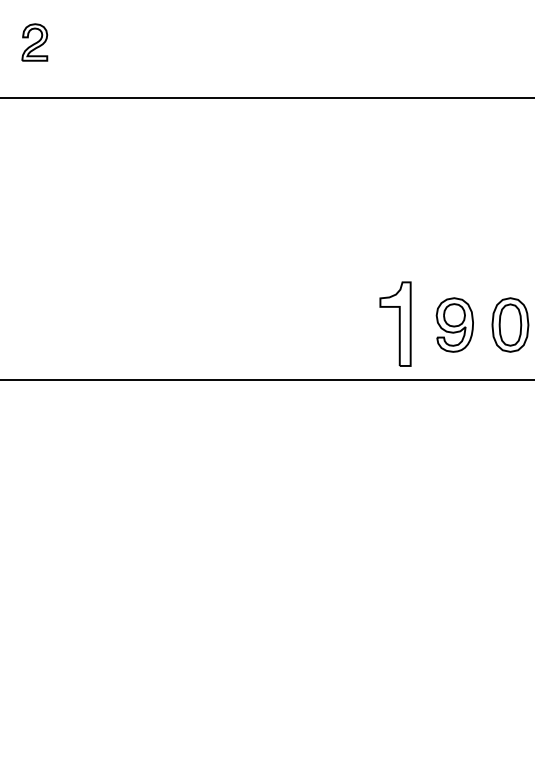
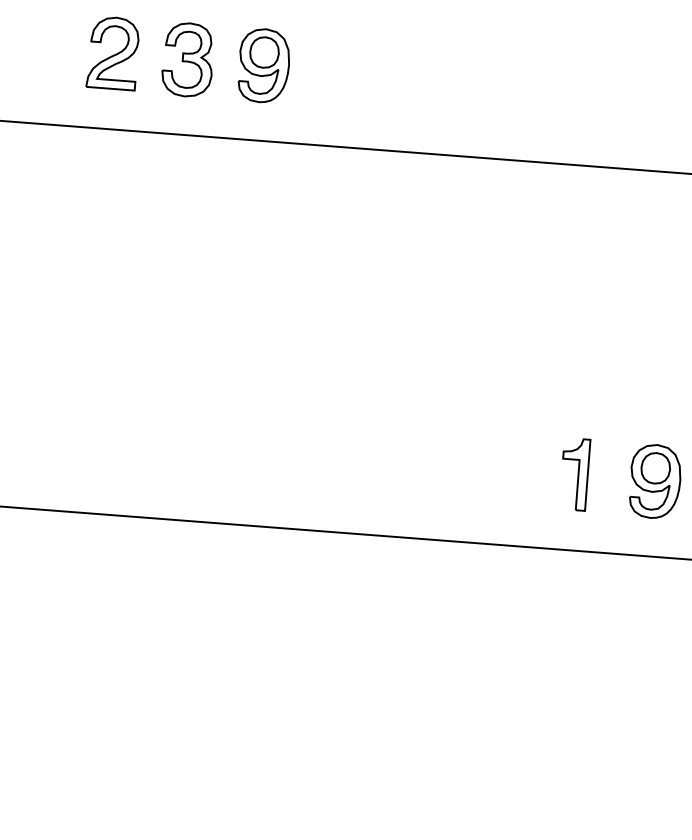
part: (34, 42) -> (112, 53), size x1.43
part: (89, 42) -> (187, 58), added
part: (145, 42) -> (263, 64), added
part: (395, 324) -> (574, 474), size x0.62

